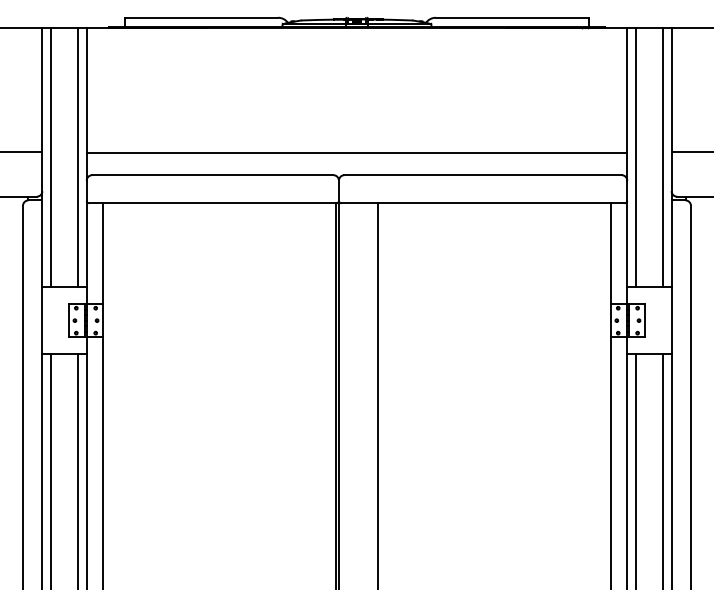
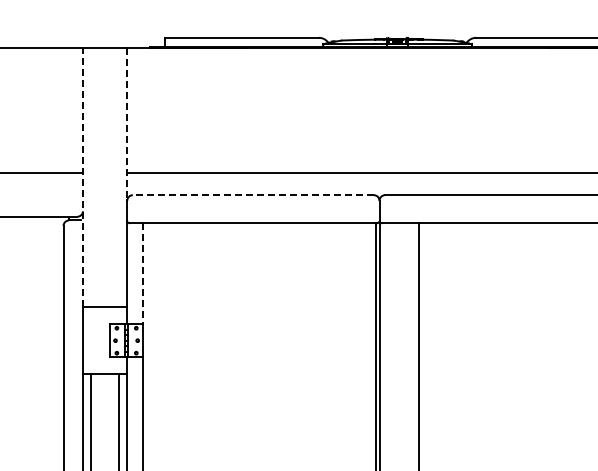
line: (86, 104) -> (127, 124), solid -> dashed
line: (42, 157) -> (83, 177), solid -> dashed
line: (50, 157) -> (91, 177), removed
line: (78, 157) -> (119, 177), removed
line: (212, 175) -> (253, 195), solid -> dashed
line: (102, 254) -> (143, 274), solid -> dashed

